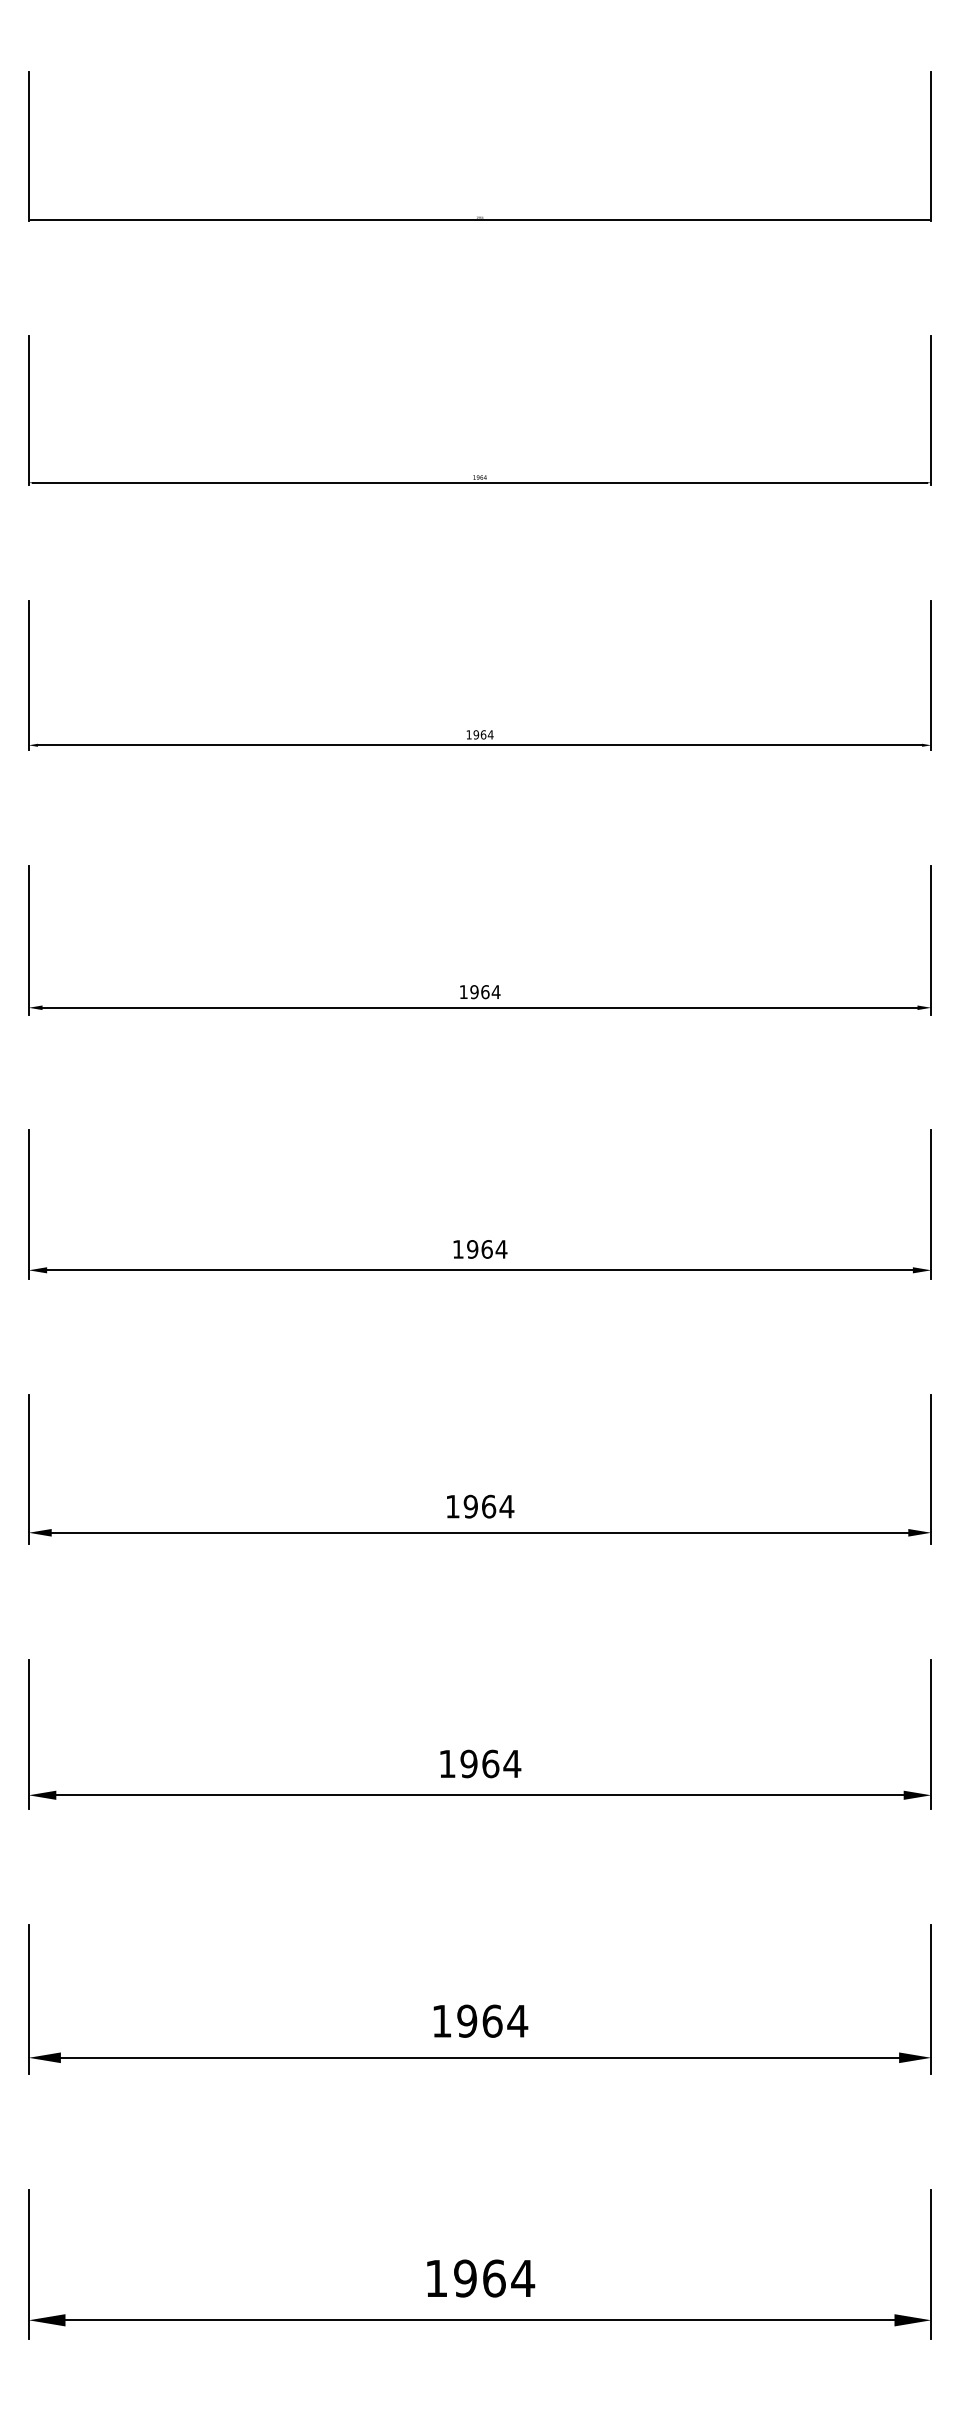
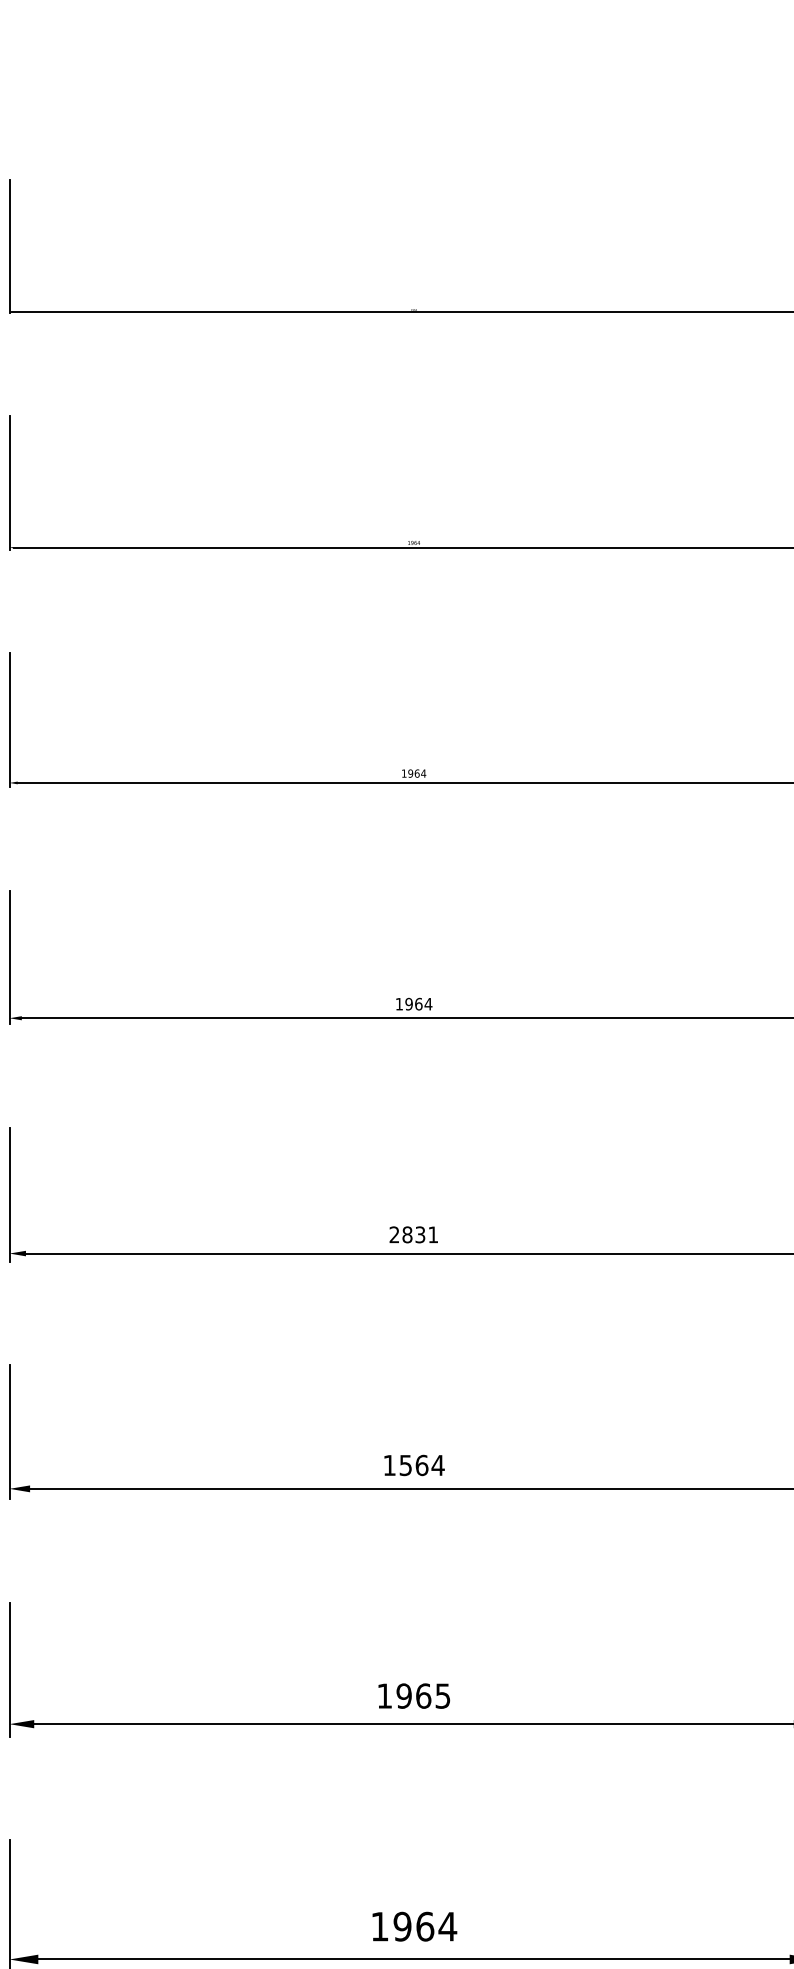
text: (479, 1249) -> (413, 1234), 1964 -> 2831
text: (470, 1506) -> (405, 1465), 1964 -> 1564
text: (512, 1764) -> (443, 1696), 1964 -> 1965

